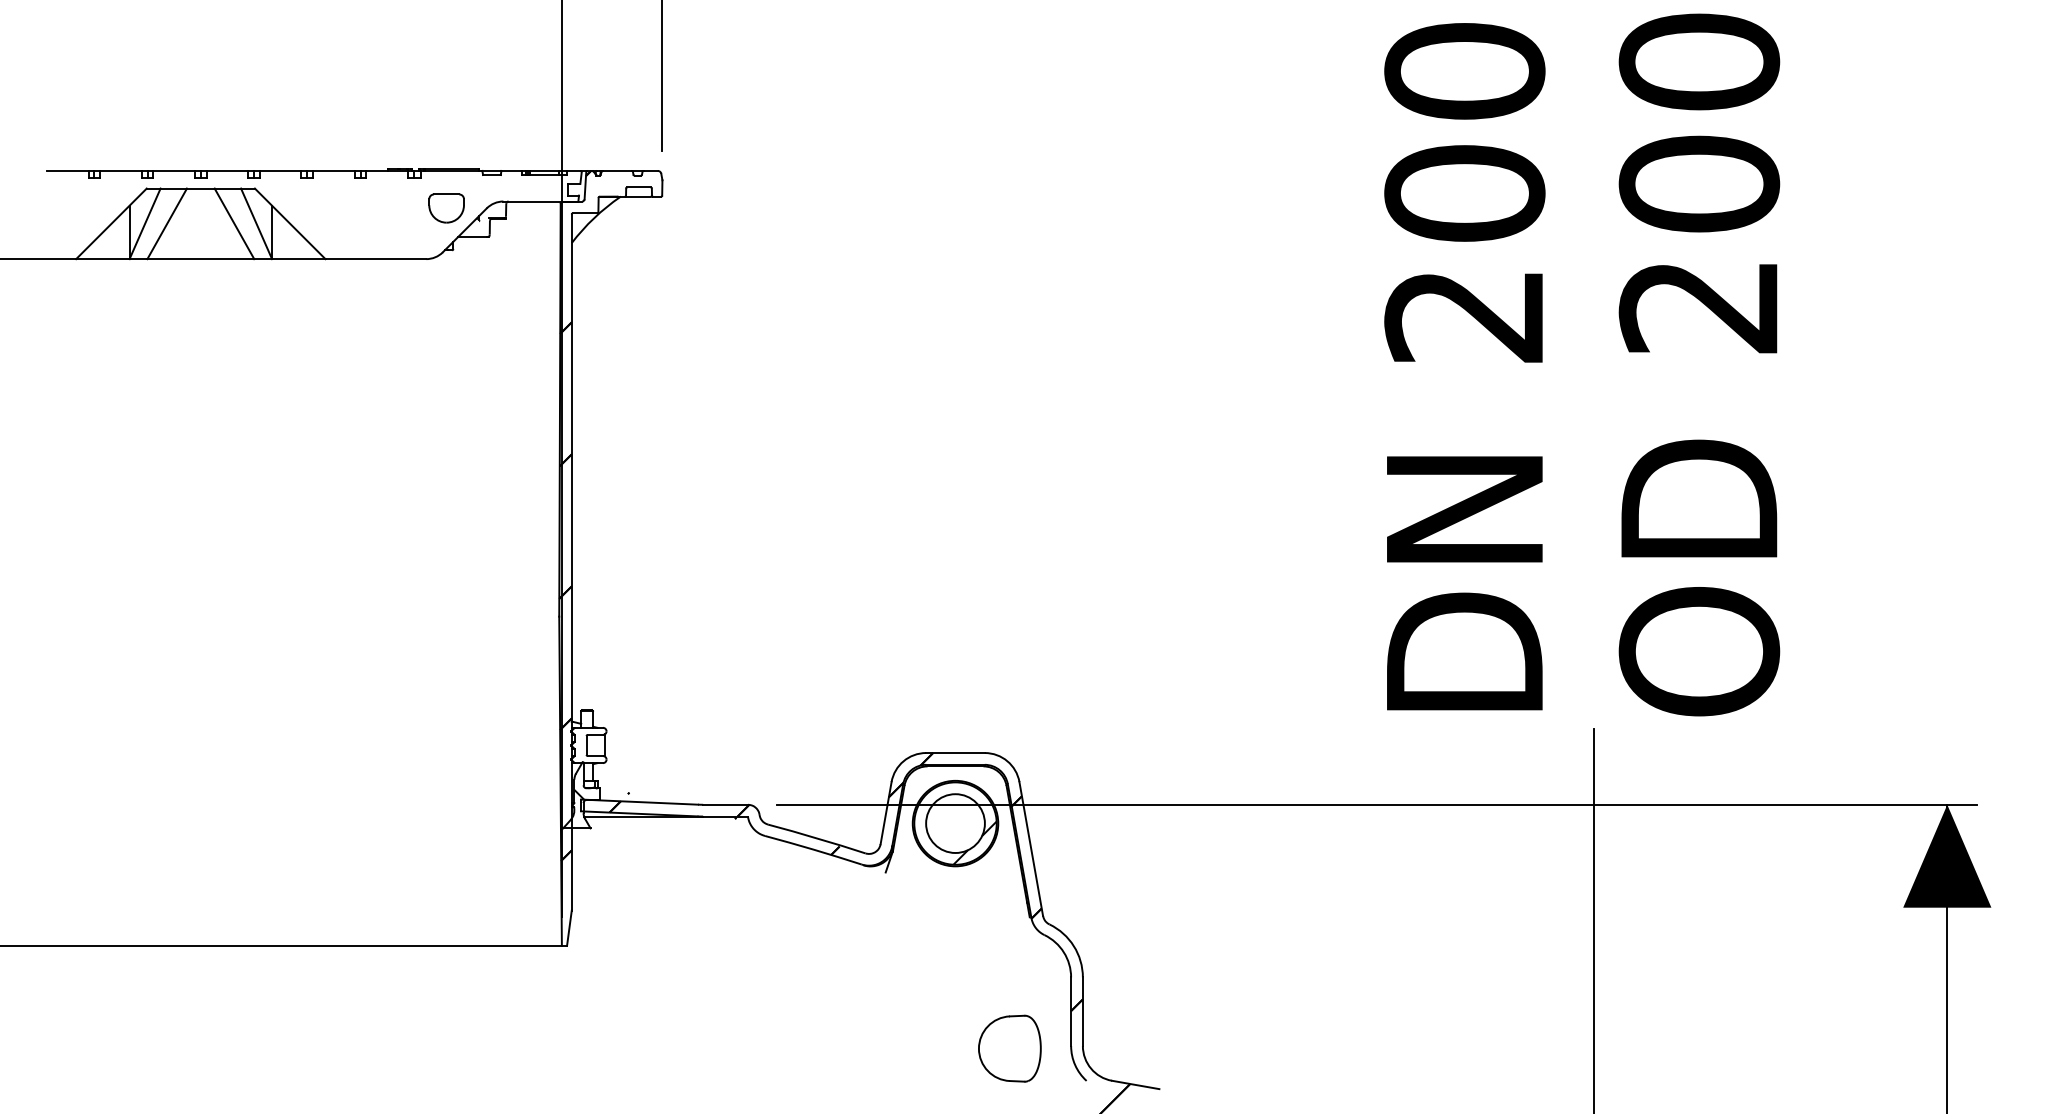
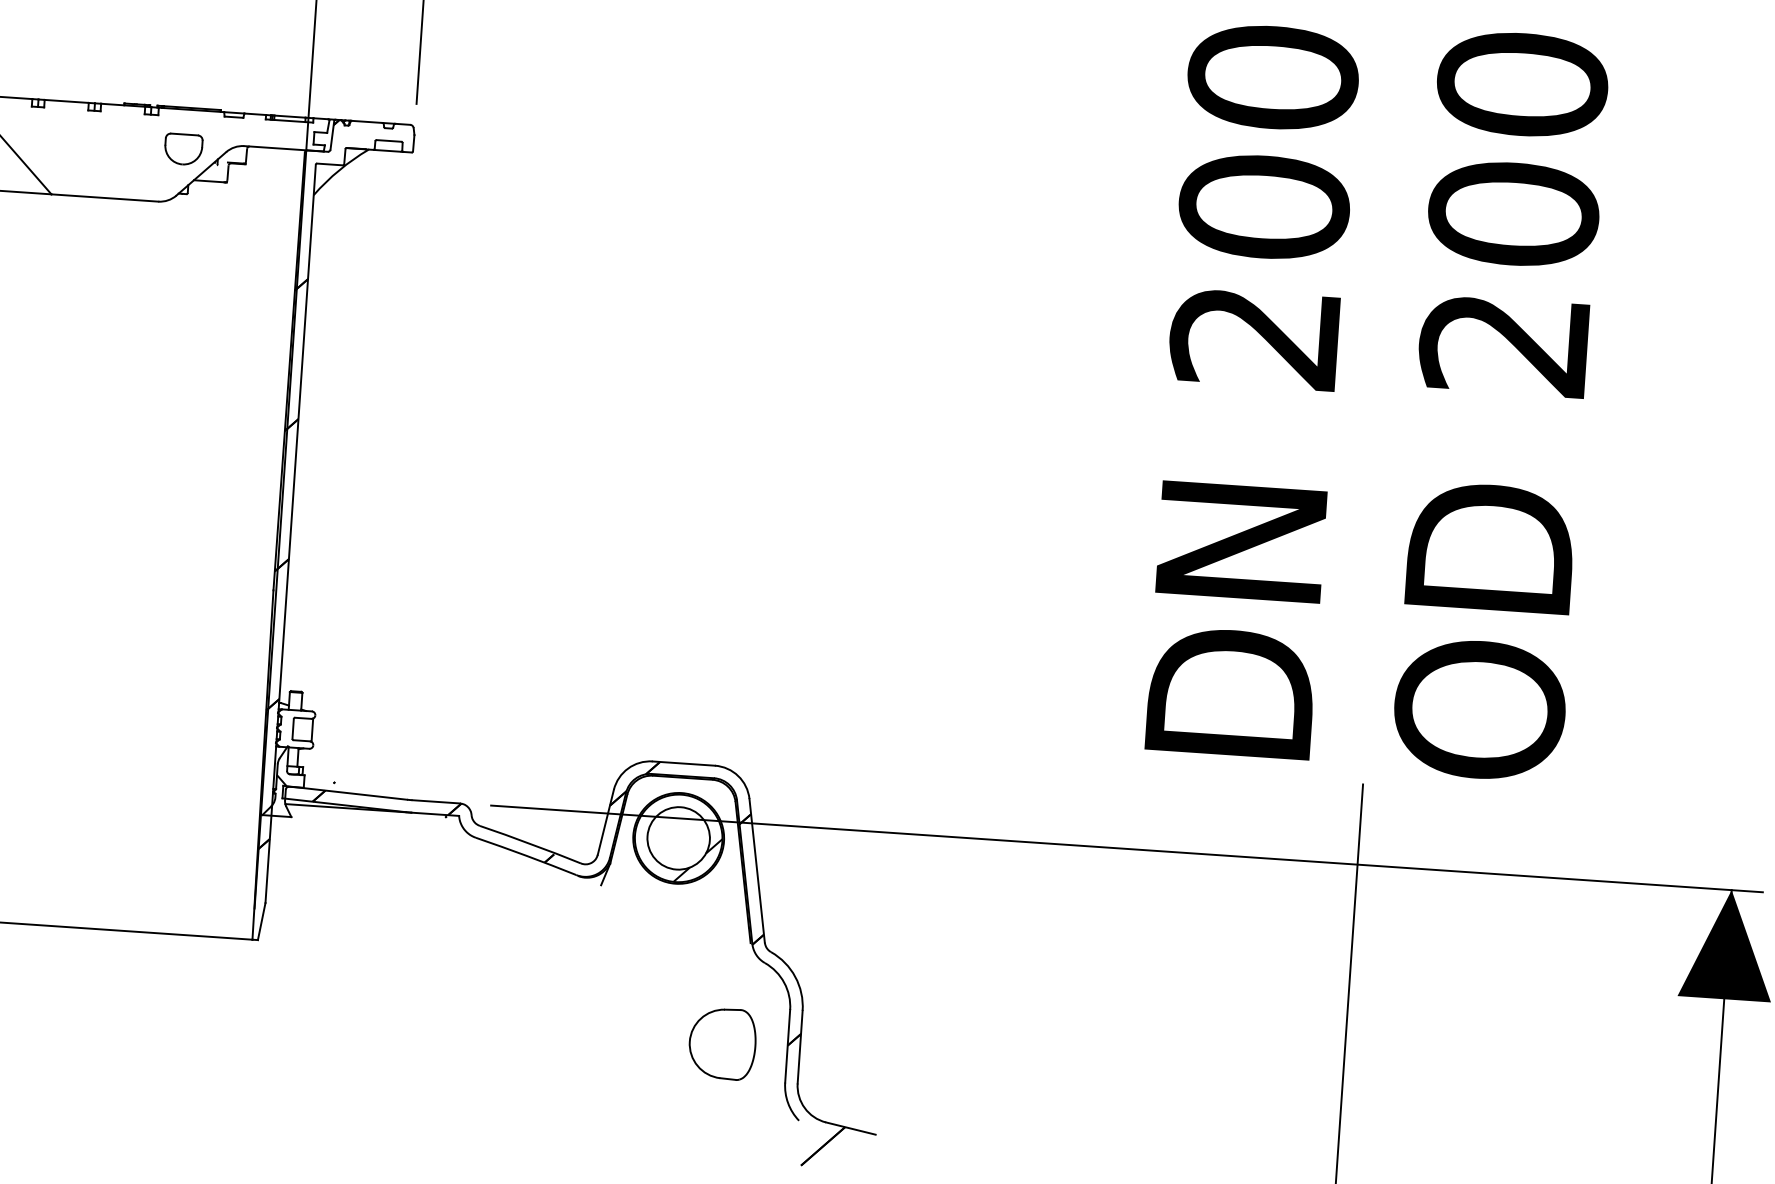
part: (1009, 1048) -> (722, 1043), moved

